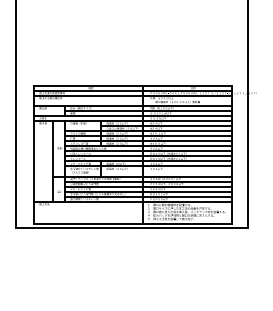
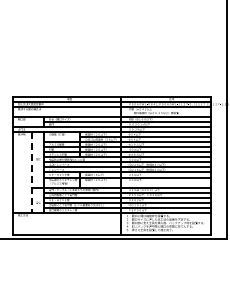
line: (53, 161) -> (32, 172), solid -> dashed

